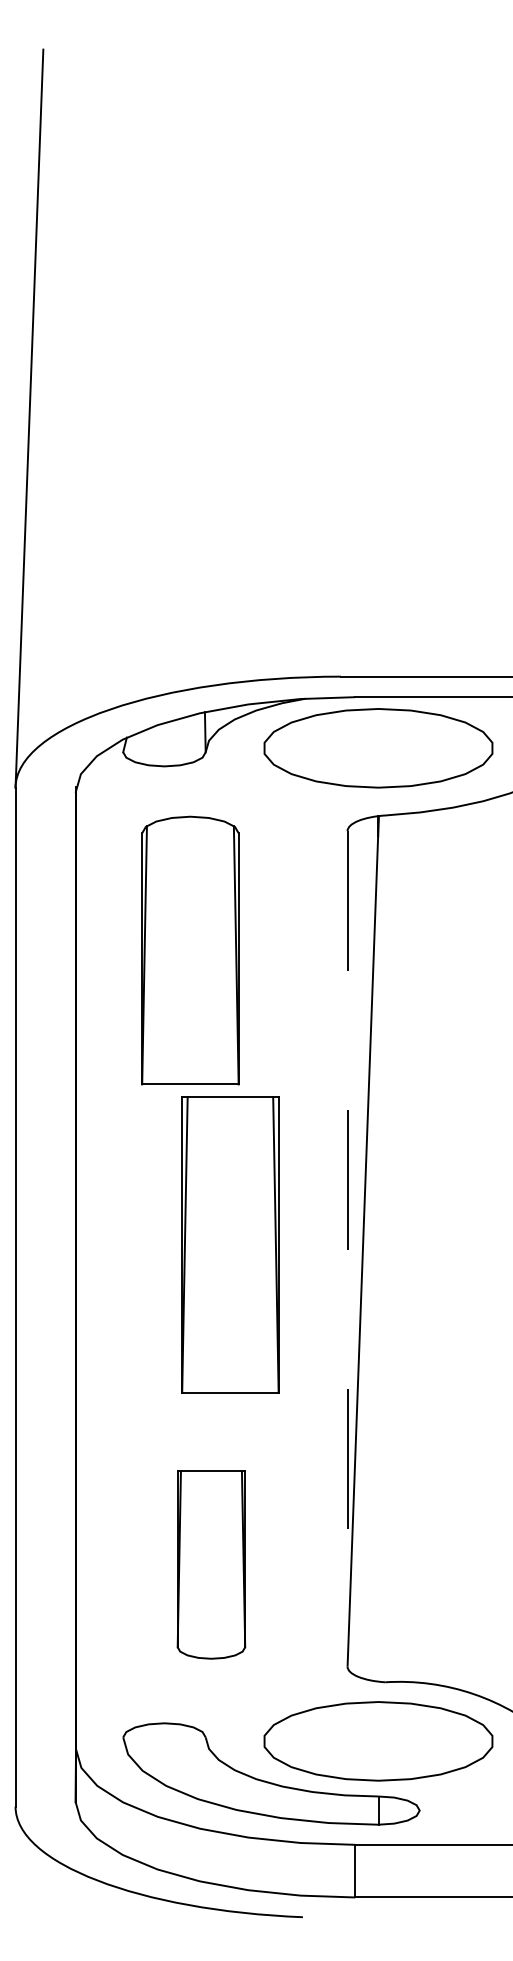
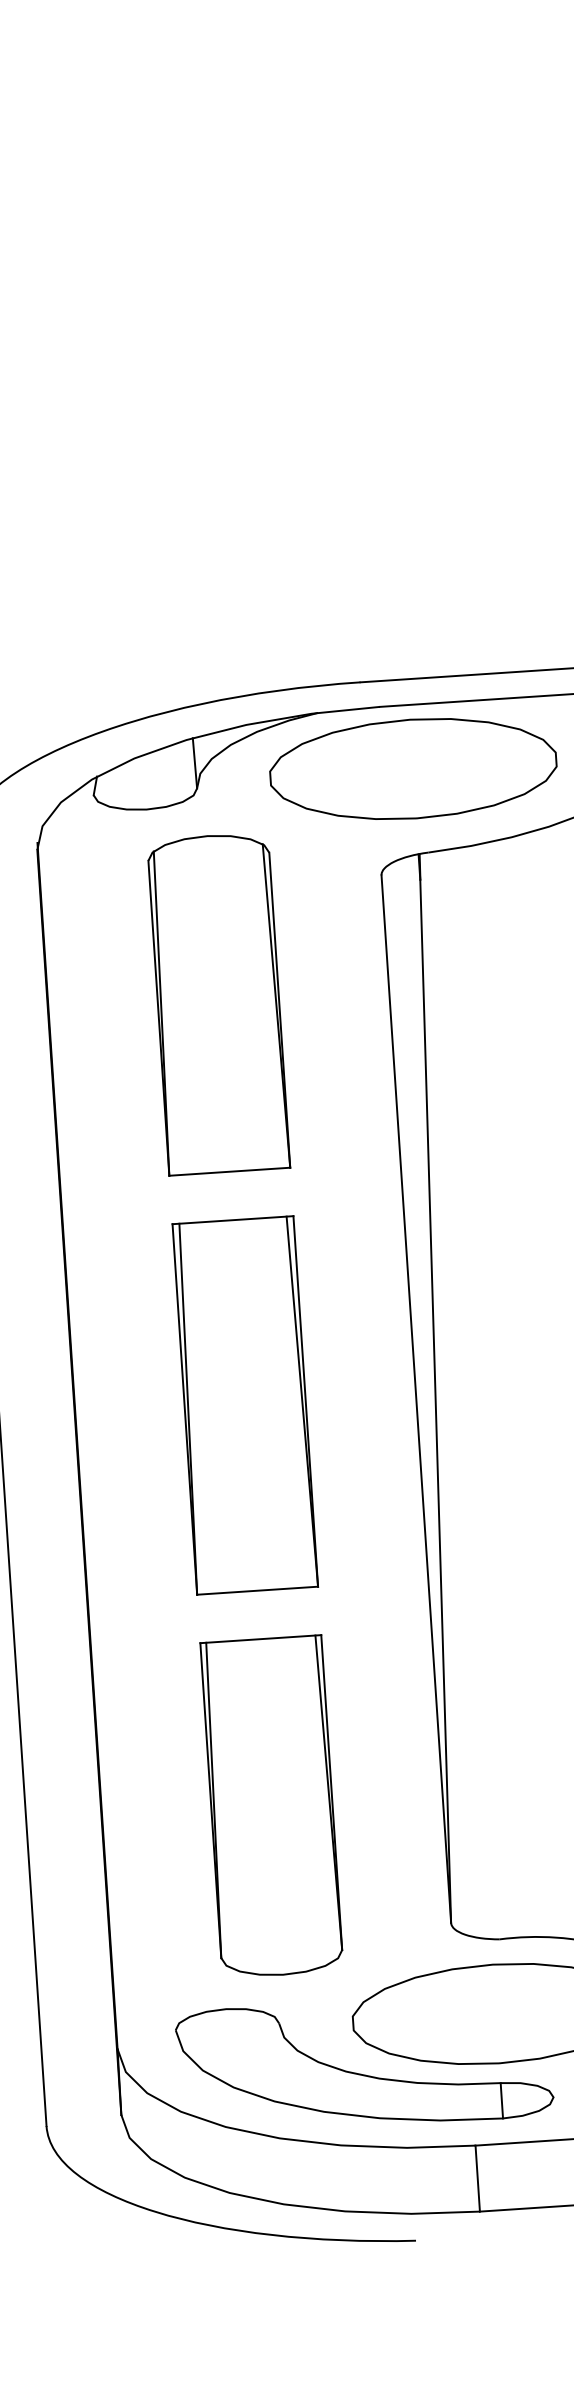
part: (190, 950) -> (218, 1003), moved
part: (230, 1244) -> (245, 1404), moved
line: (347, 1248) -> (416, 1398), dashed -> solid
part: (211, 1564) -> (272, 1806), size x1.43

